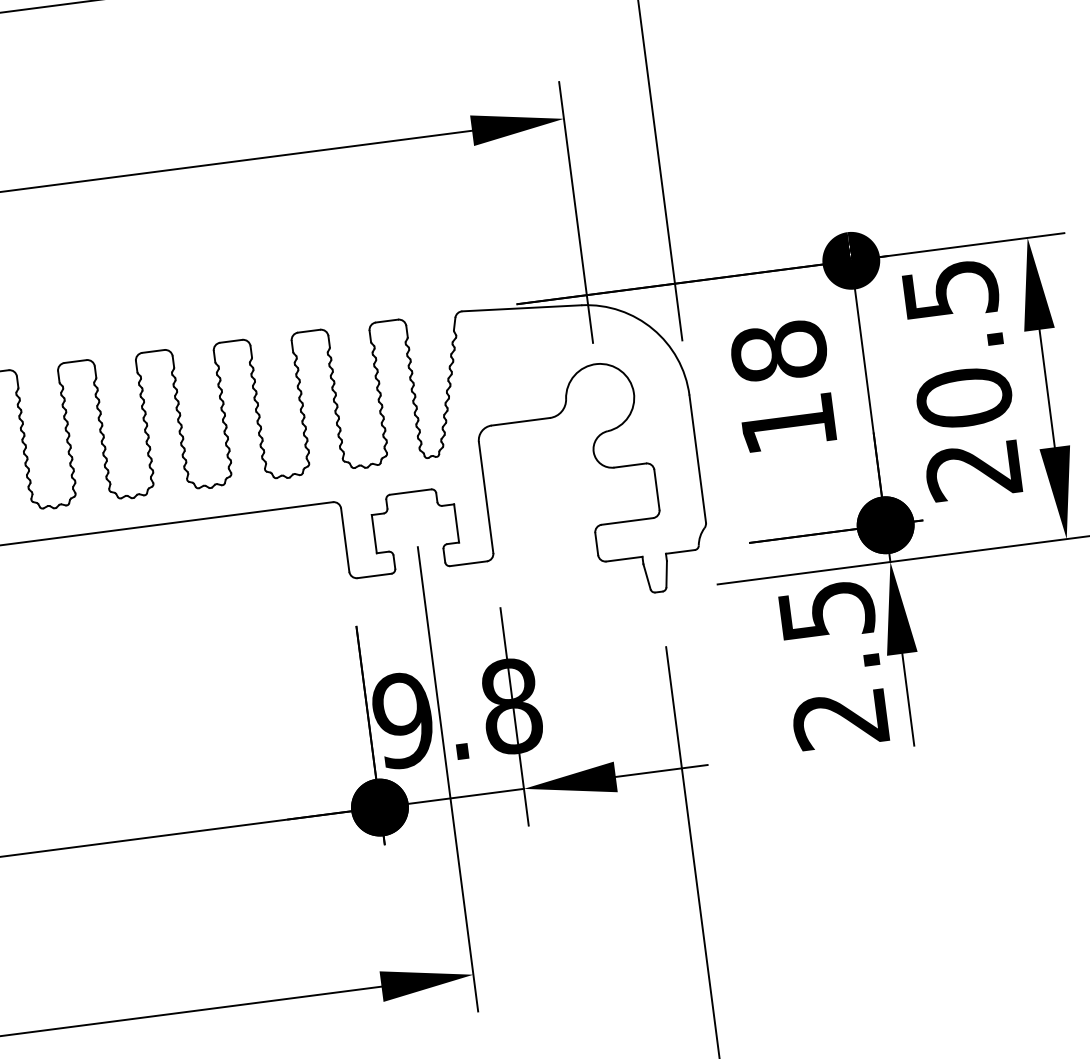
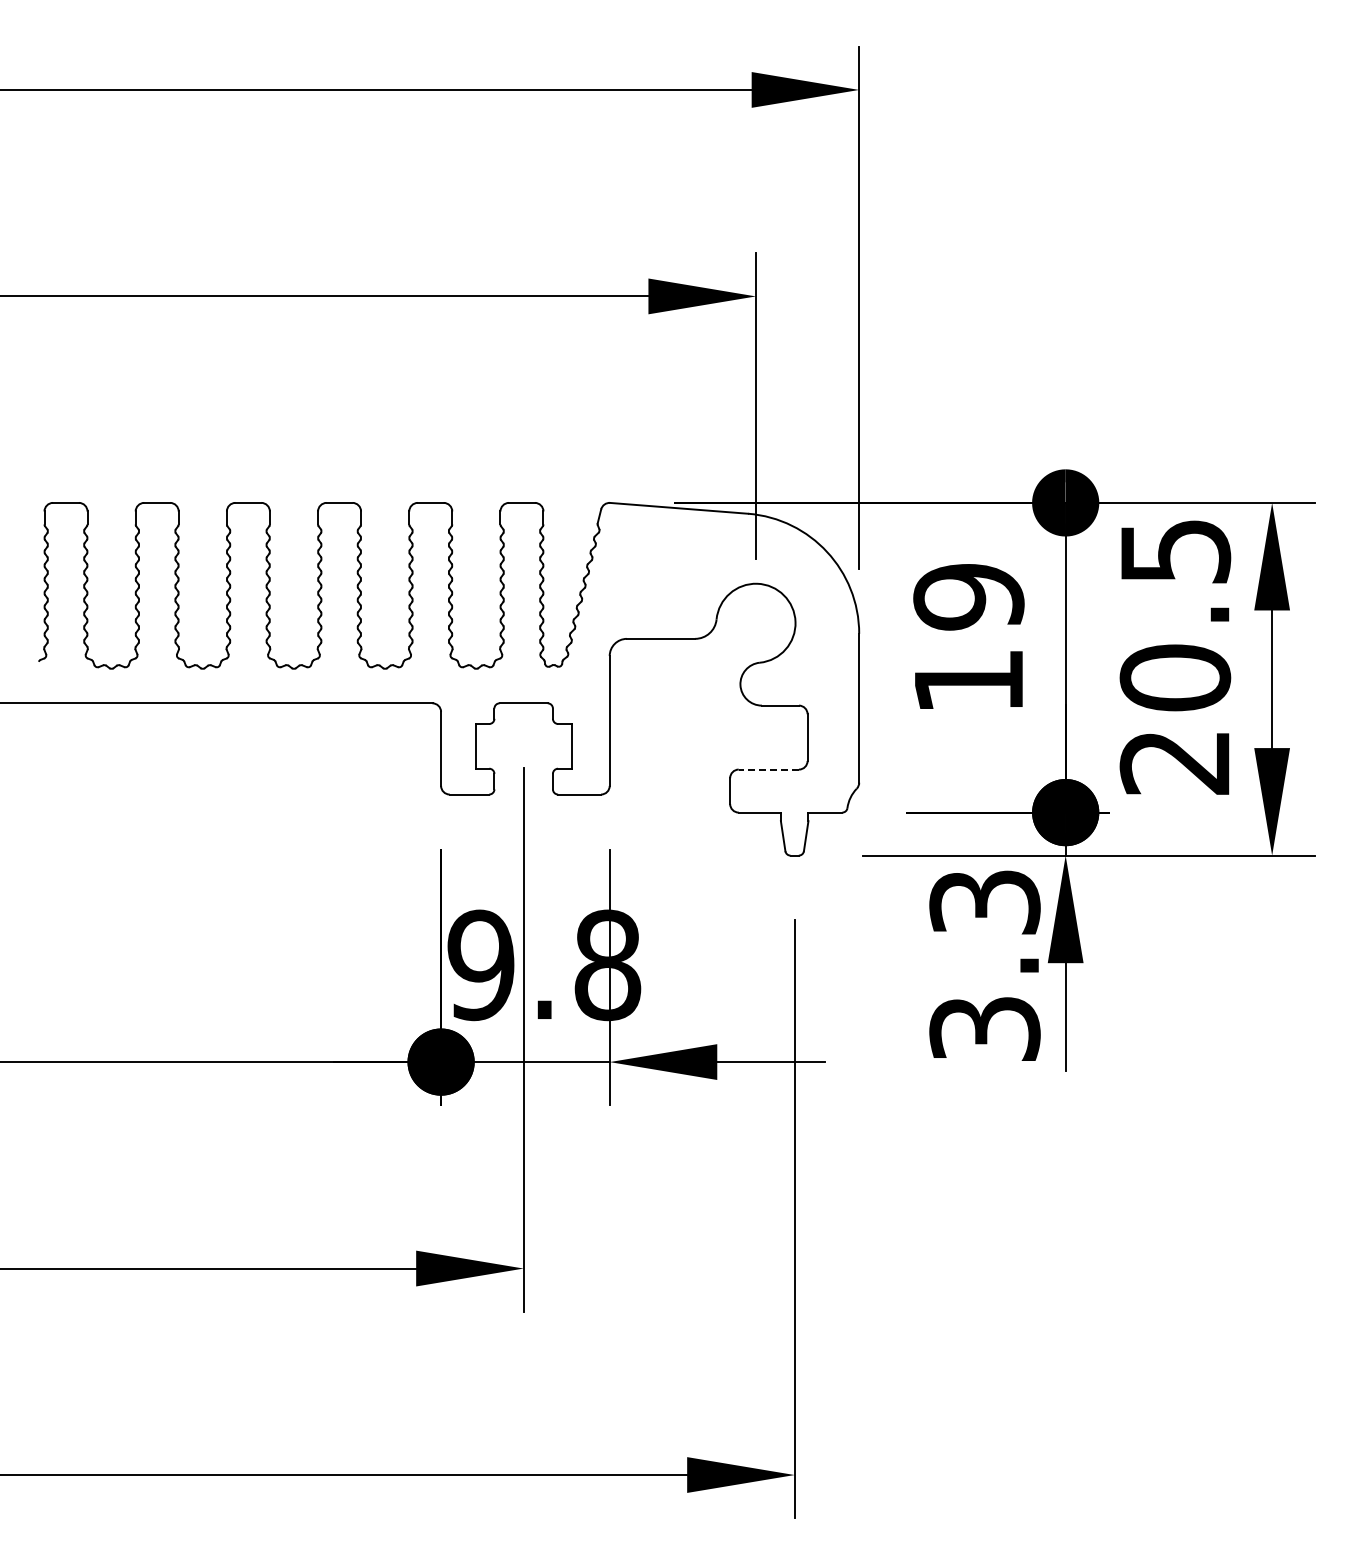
text: (778, 351) -> (968, 596), 18 -> 19
line: (627, 521) -> (768, 769), solid -> dashed
text: (833, 664) -> (984, 965), 2.5 -> 3.3

